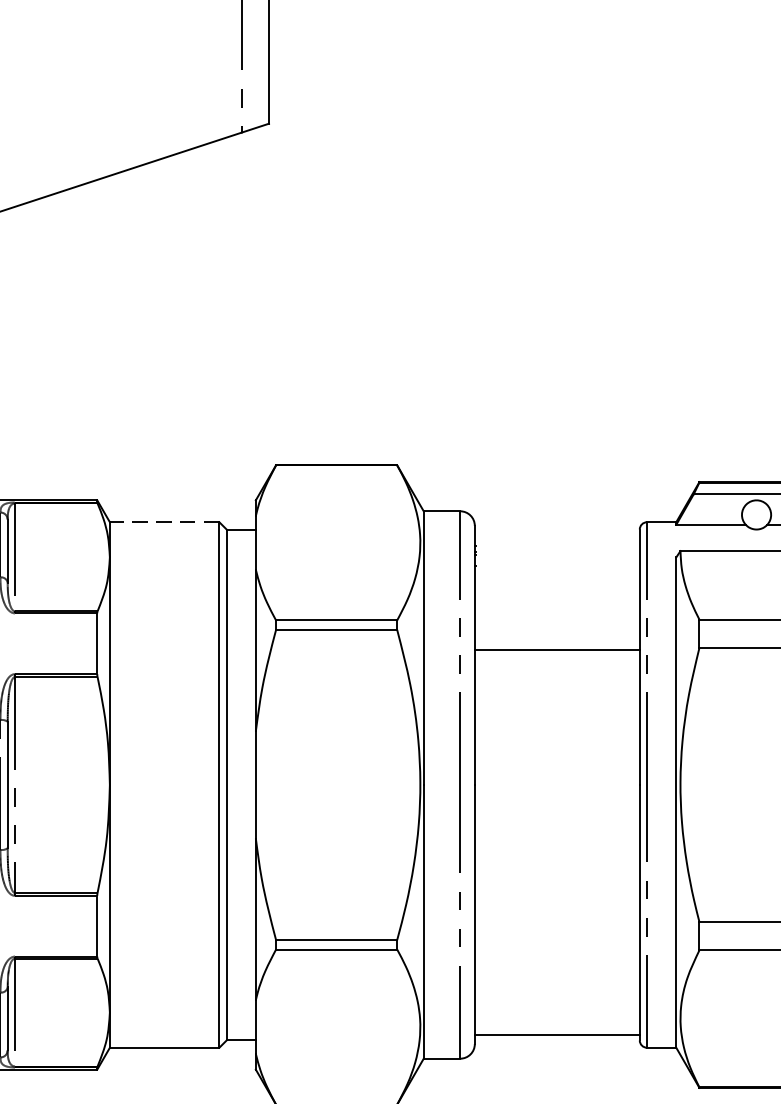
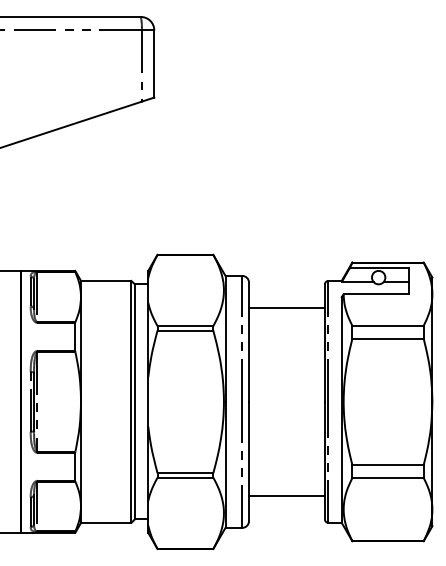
line: (162, 521) -> (105, 280), dashed -> solid
line: (556, 649) -> (286, 307), moved
line: (556, 1034) -> (286, 495), moved

